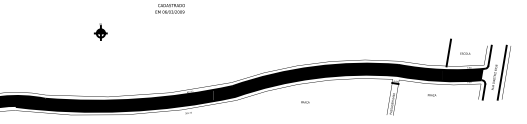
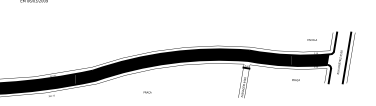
line: (448, 52) -> (296, 38), removed
text: (431, 95) -> (295, 80), moved
text: (305, 102) -> (147, 92), moved

